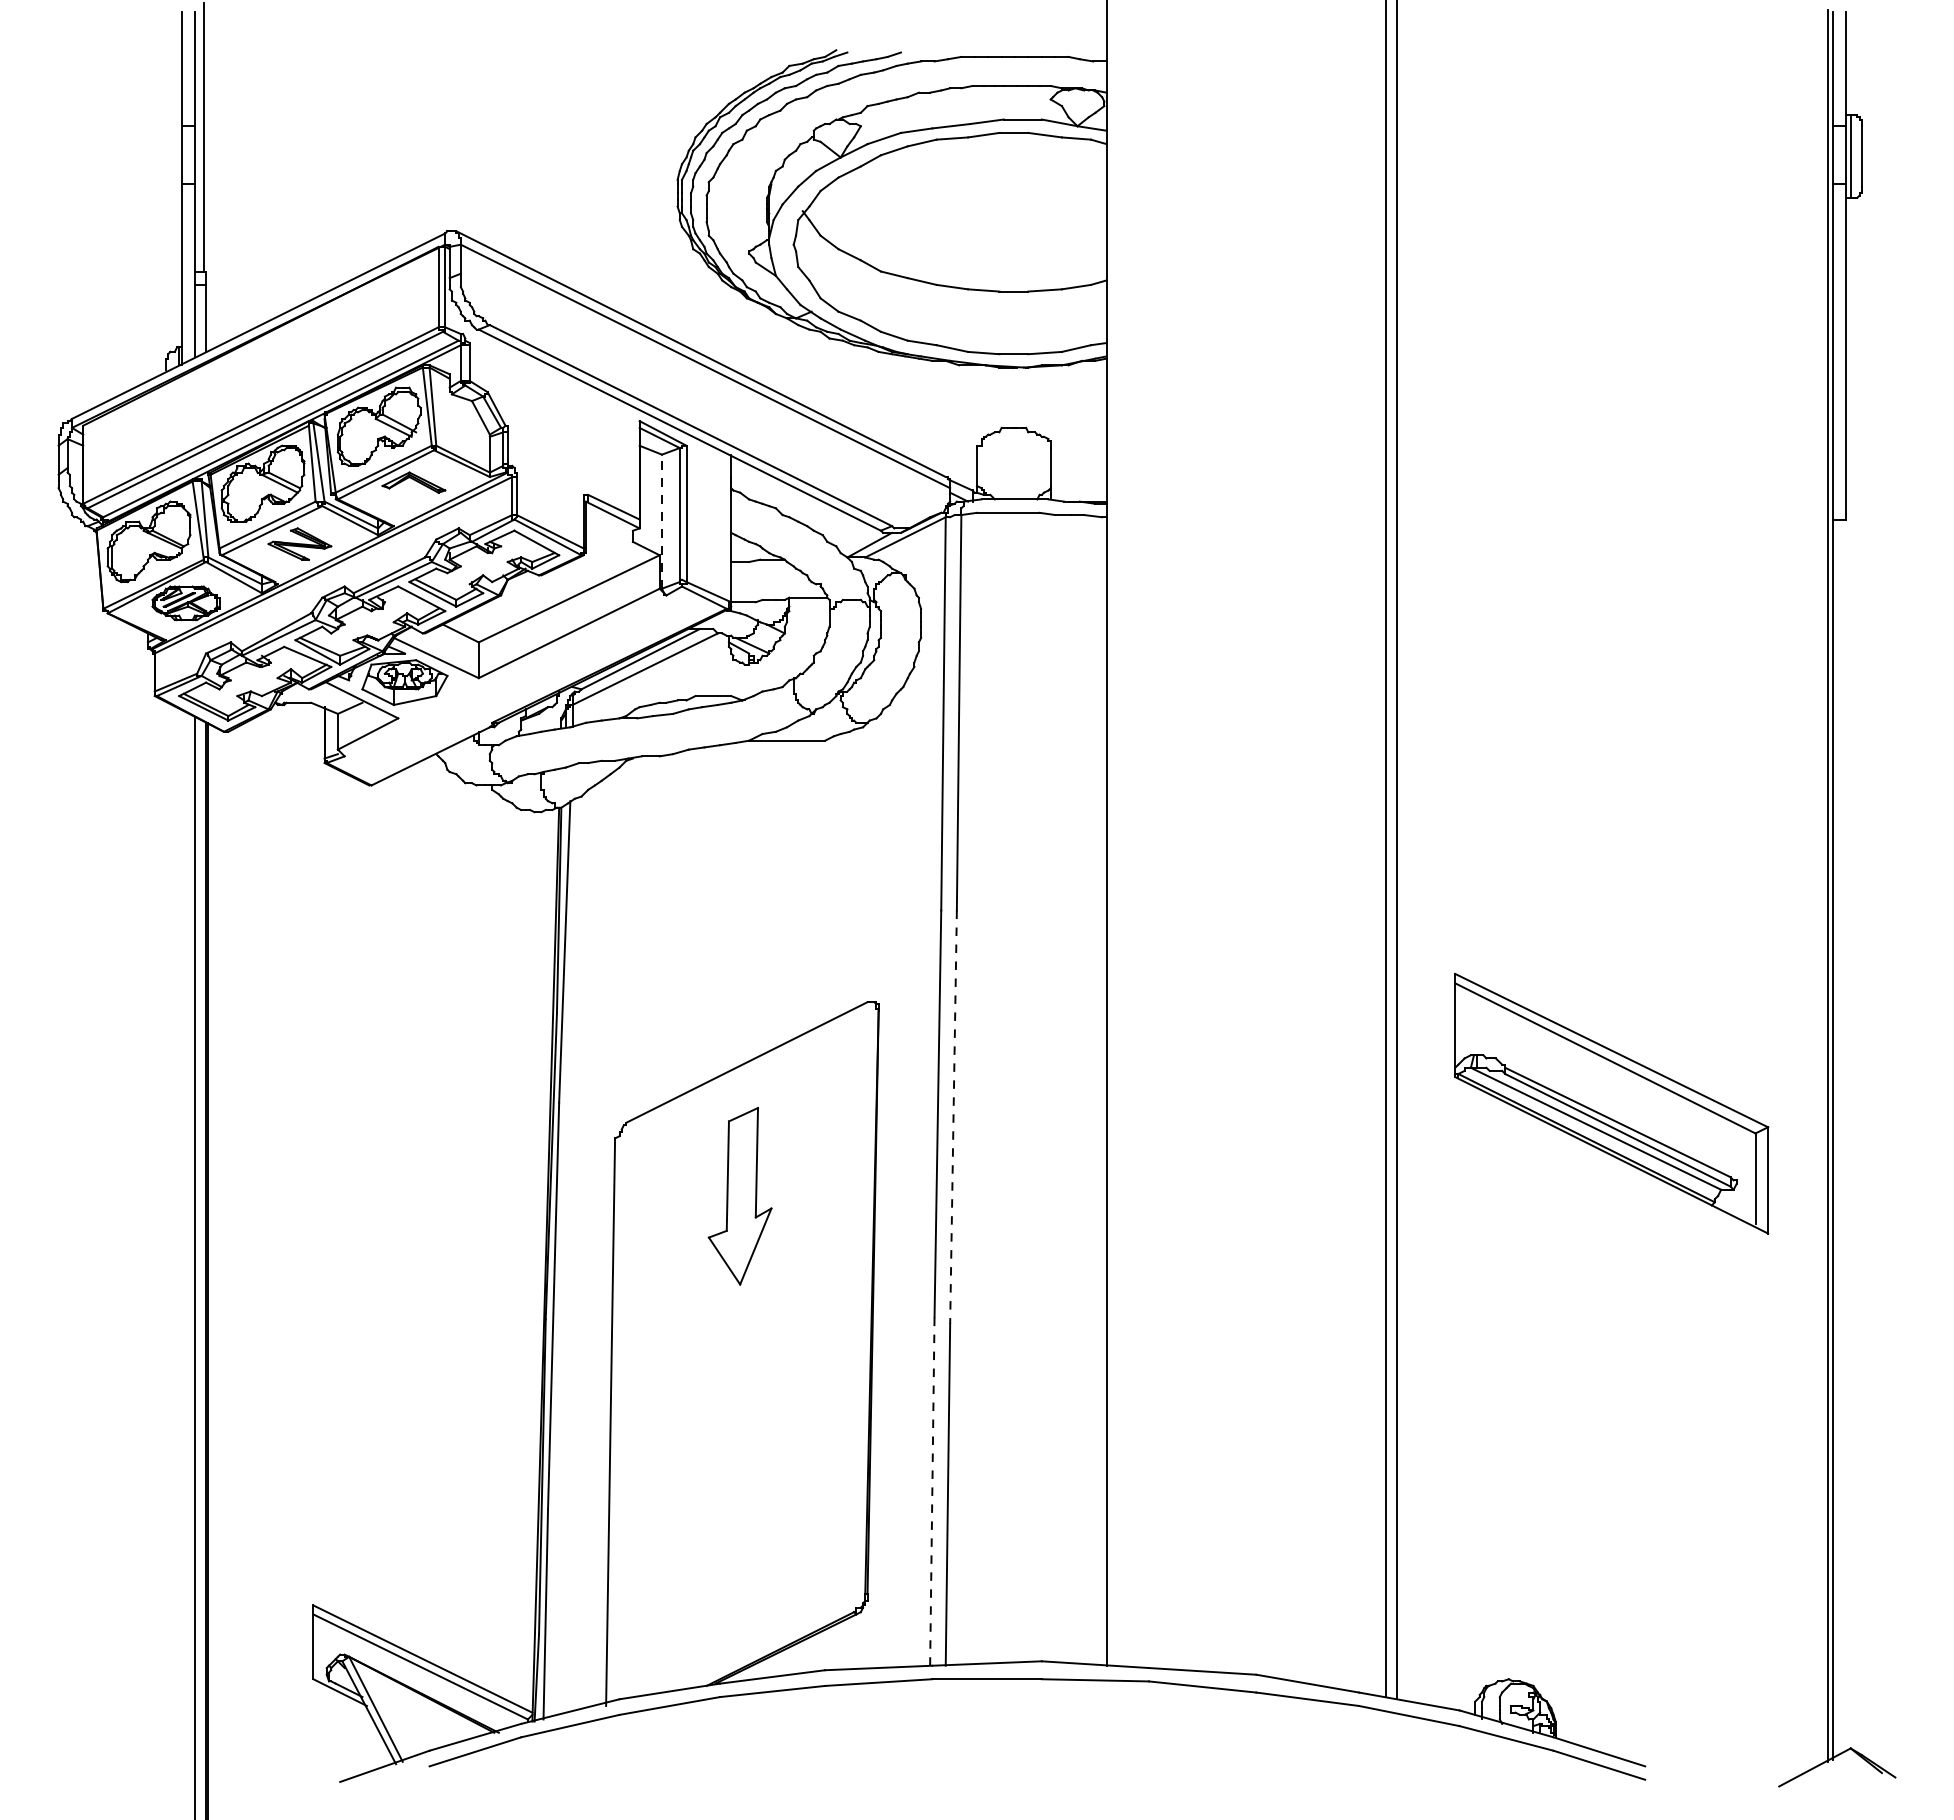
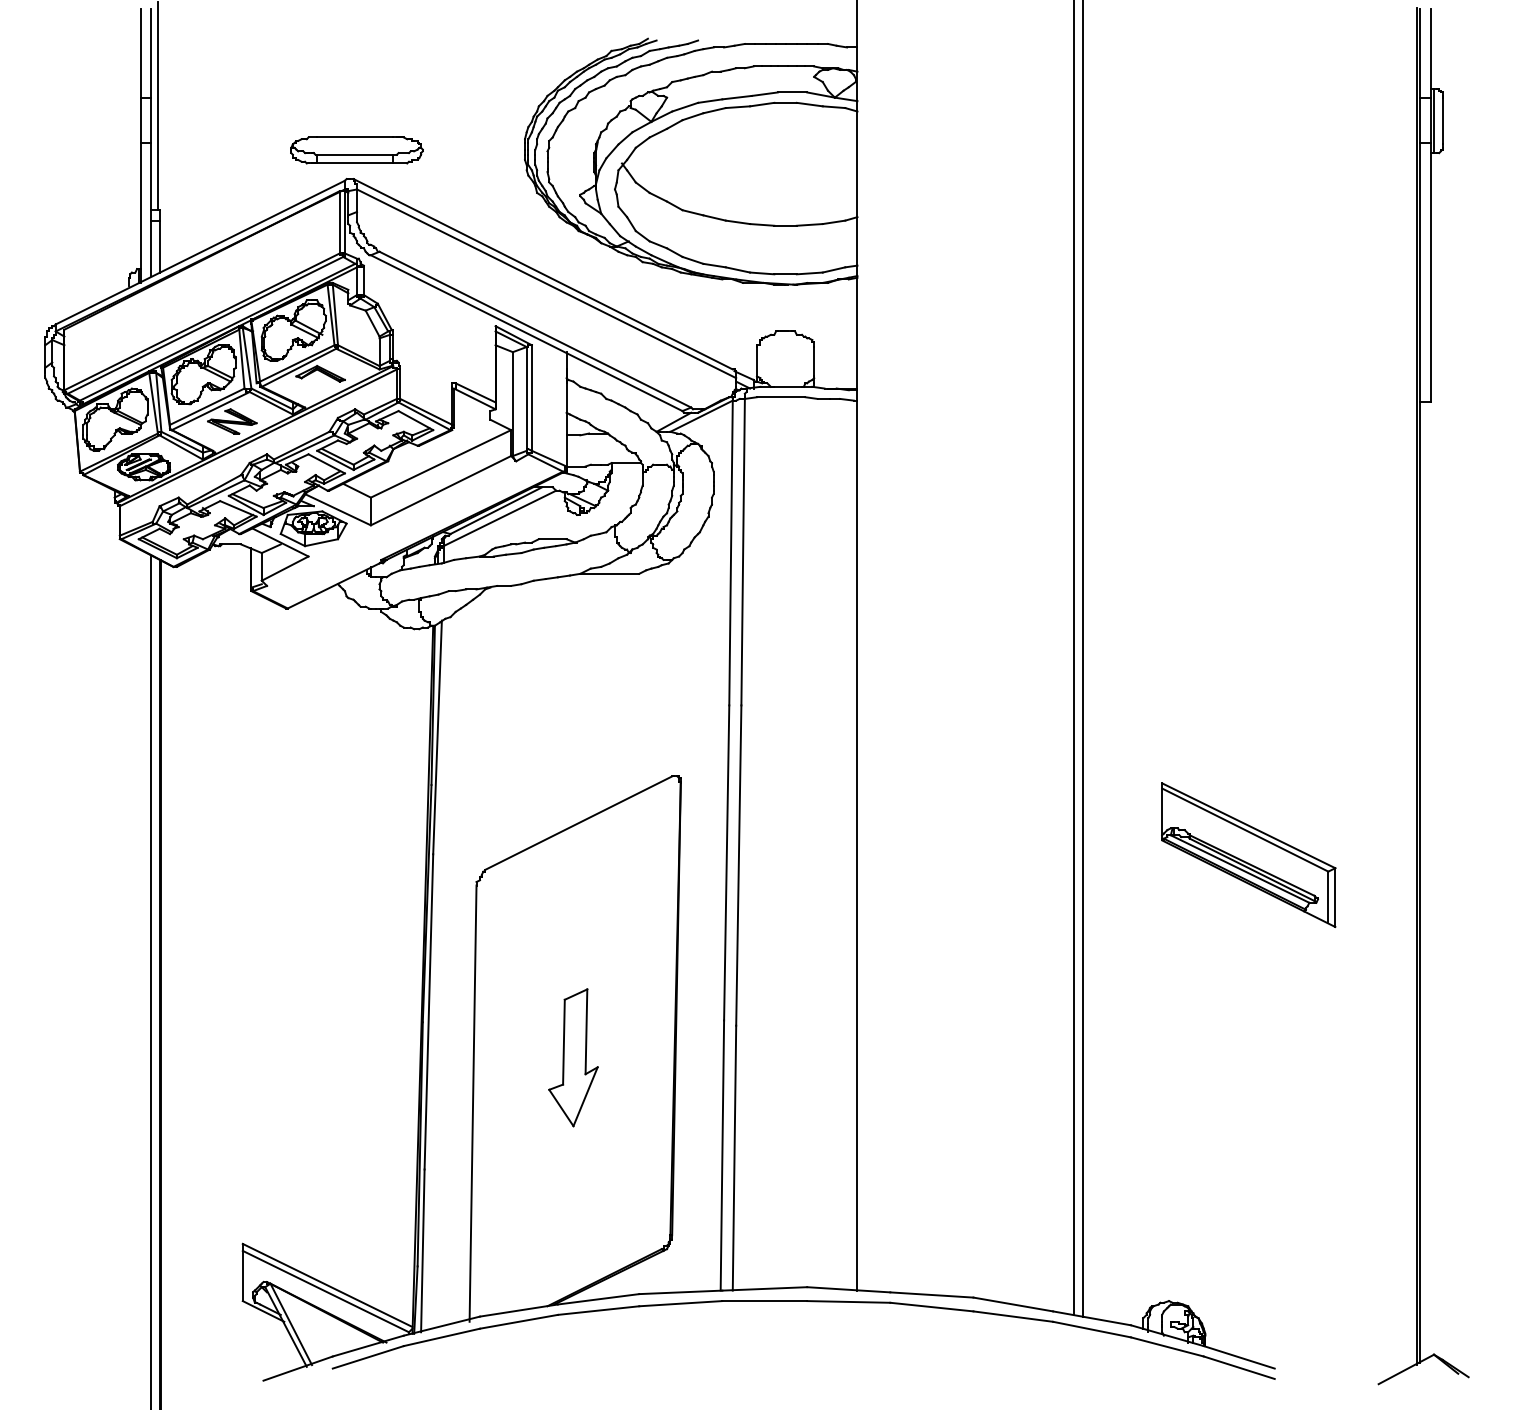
part: (460, 194) -> (356, 150), added
line: (661, 521) -> (512, 403), dashed -> solid
part: (1611, 1103) -> (1248, 854), size x0.71
line: (953, 1117) -> (738, 865), dashed -> solid
part: (739, 1196) -> (572, 1057), moved
line: (932, 1490) -> (722, 1154), dashed -> solid

